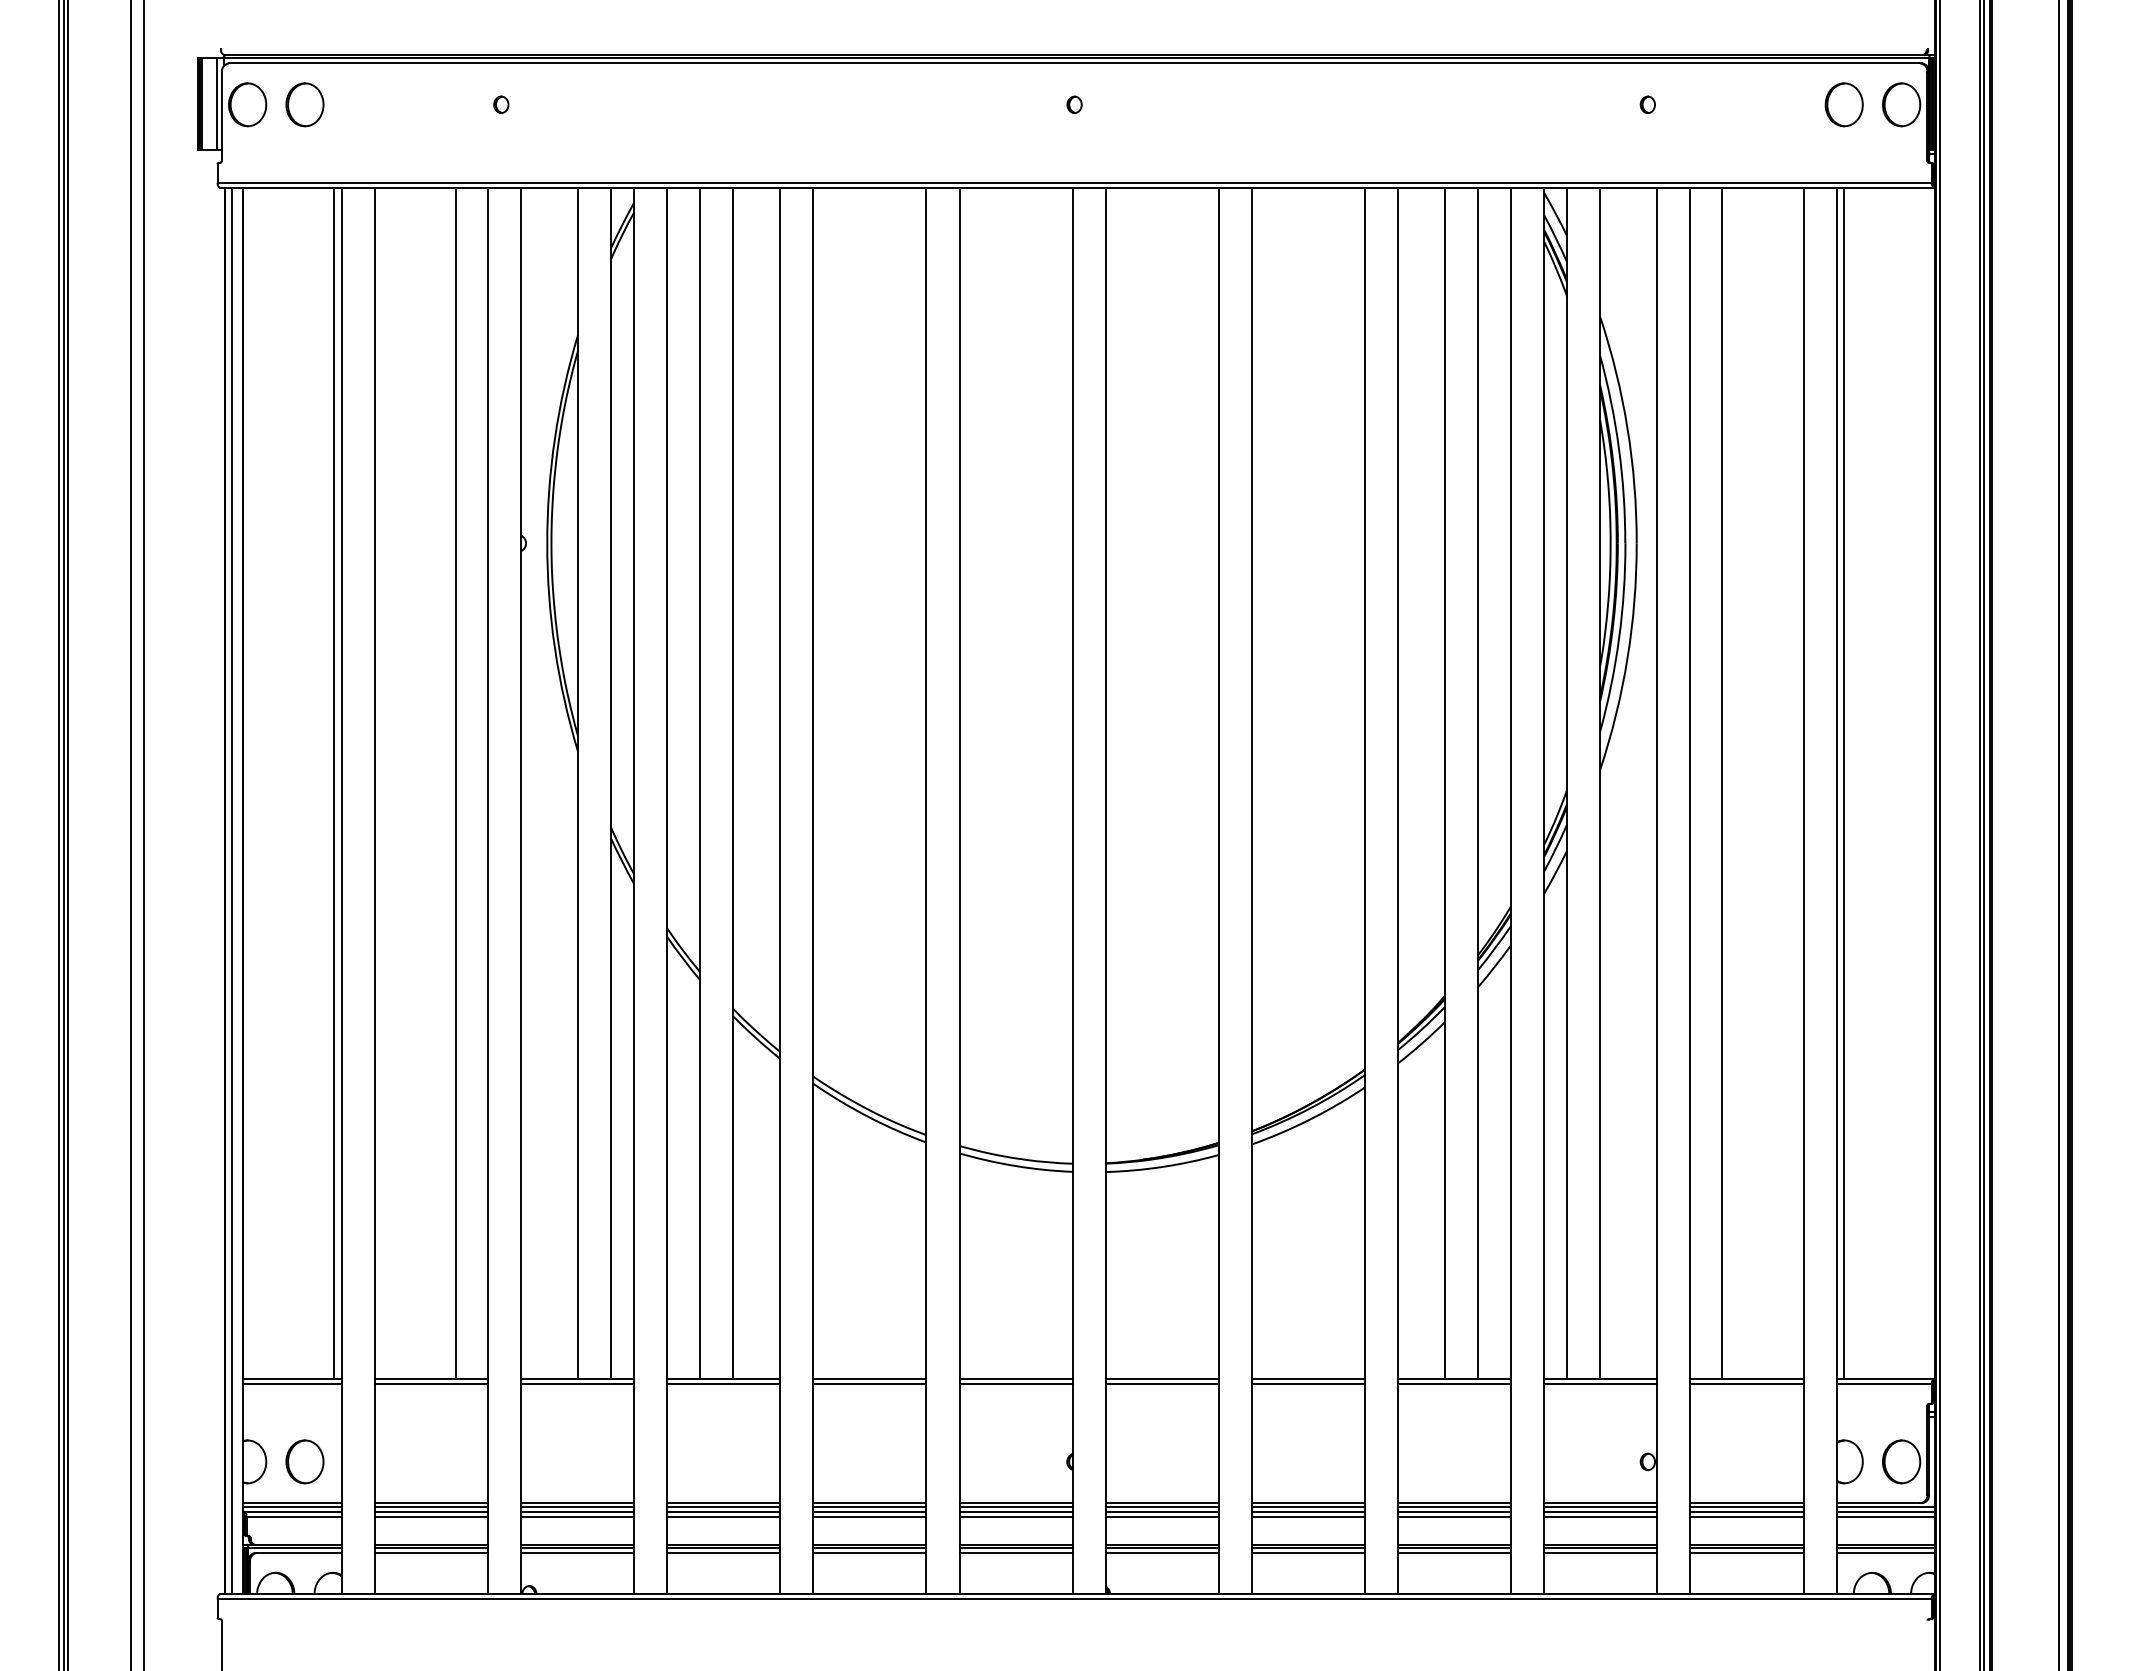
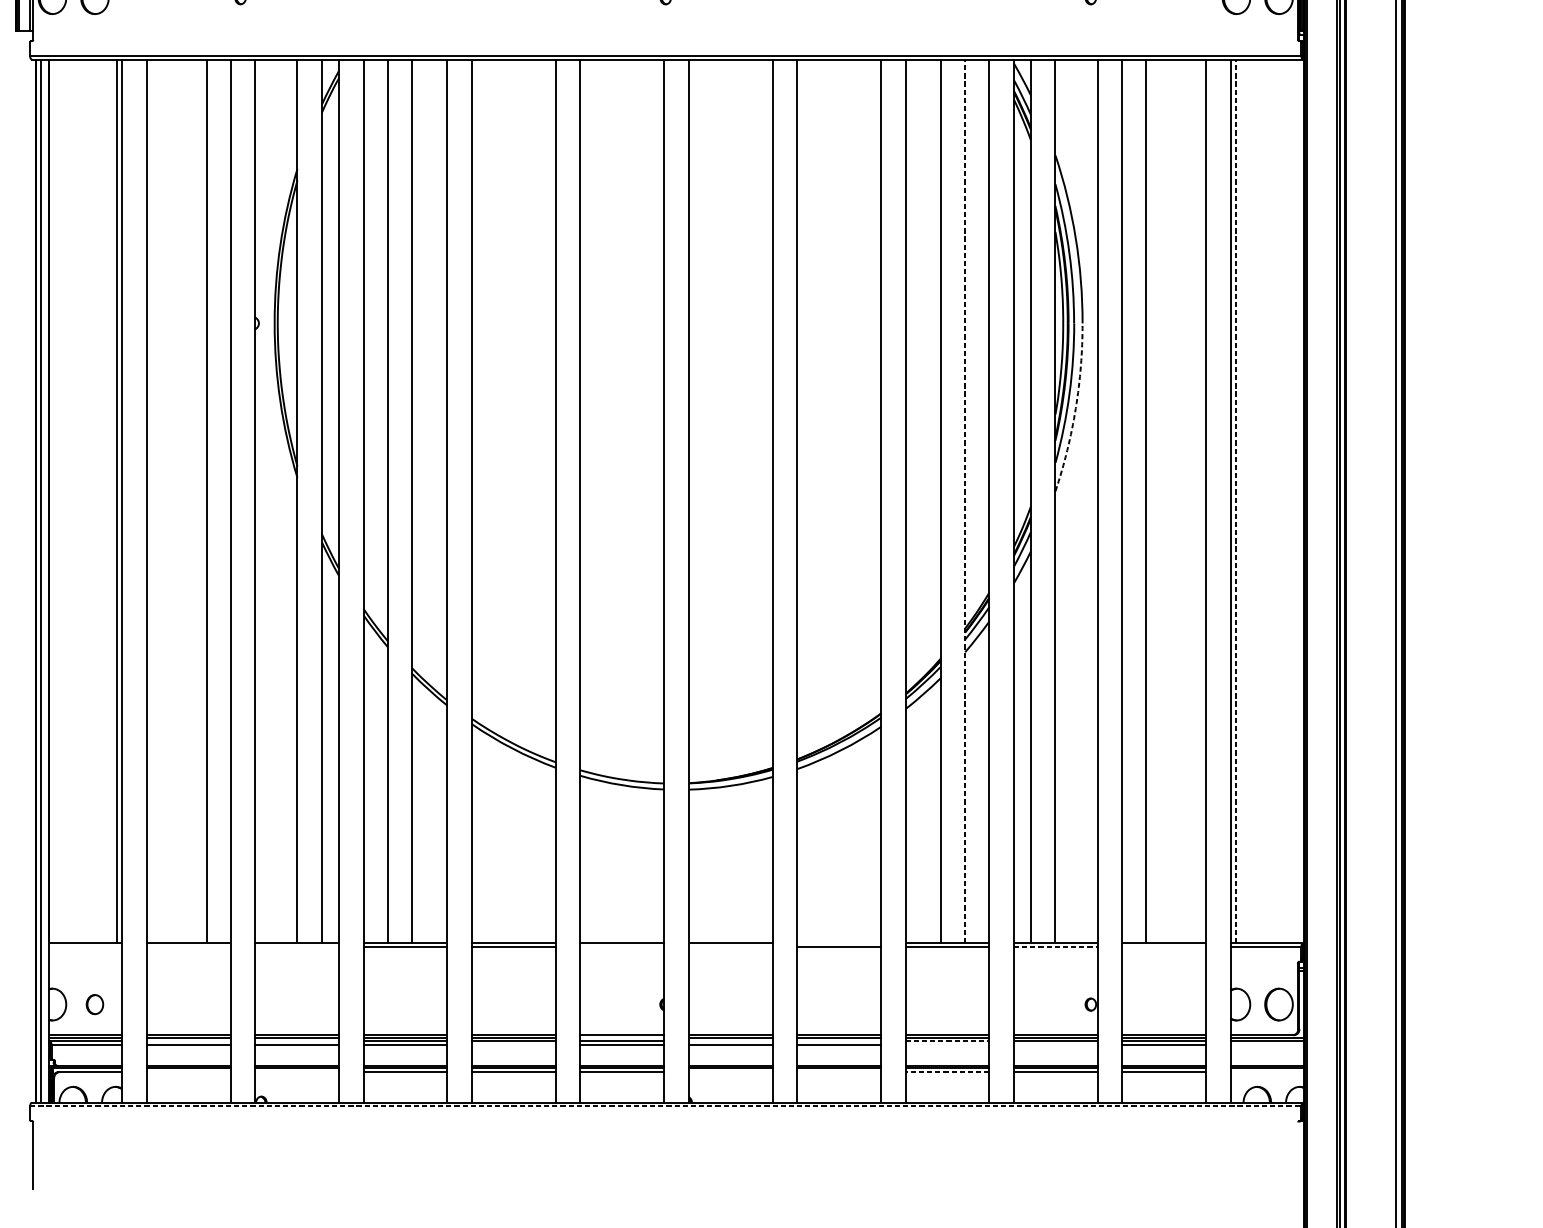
arc: (1627, 658) -> (1075, 408), solid -> dashed
line: (1478, 783) -> (965, 501), solid -> dashed
line: (1843, 783) -> (1235, 501), solid -> dashed
line: (1307, 1379) -> (838, 943), removed
line: (291, 1384) -> (84, 947), removed
line: (430, 1384) -> (188, 947), removed
line: (576, 1384) -> (296, 947), removed
line: (1015, 1384) -> (621, 947), removed
line: (1161, 1384) -> (730, 947), removed
line: (1600, 1384) -> (1055, 947), solid -> dashed
line: (1746, 1384) -> (1163, 947), removed
part: (304, 1461) -> (94, 1004), size x0.6
line: (1015, 1506) -> (621, 1037), removed
line: (430, 1511) -> (188, 1041), removed
line: (576, 1511) -> (296, 1041), removed
line: (1161, 1511) -> (730, 1041), removed
line: (1307, 1511) -> (838, 1041), removed
line: (1454, 1511) -> (947, 1041), solid -> dashed
line: (869, 1516) -> (513, 1045), removed
line: (1454, 1516) -> (947, 1045), removed
line: (1600, 1516) -> (1055, 1045), removed
line: (1885, 1516) -> (1267, 1045), removed
line: (430, 1552) -> (188, 1071), removed
line: (576, 1552) -> (296, 1071), removed
line: (1161, 1552) -> (730, 1071), removed
line: (1307, 1552) -> (838, 1071), removed
line: (1454, 1552) -> (947, 1071), solid -> dashed
line: (1885, 1552) -> (1267, 1071), removed
line: (1075, 1599) -> (666, 1106), solid -> dashed

